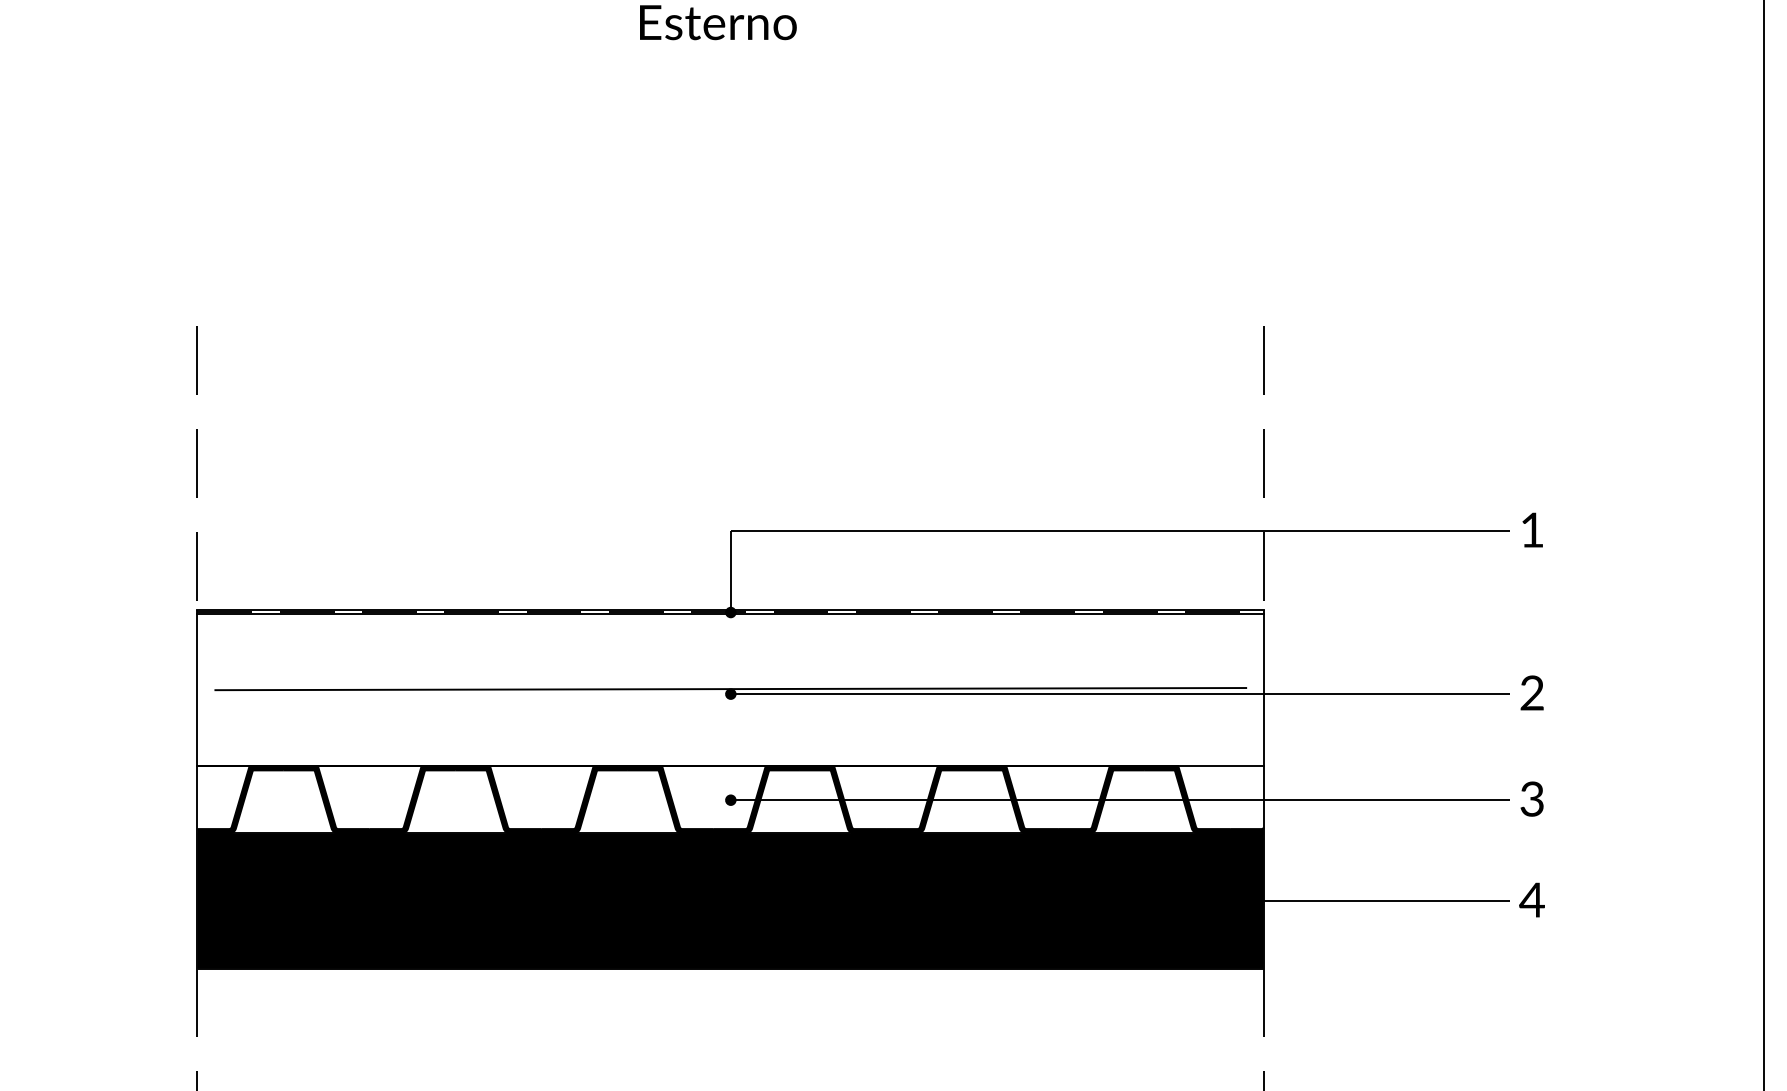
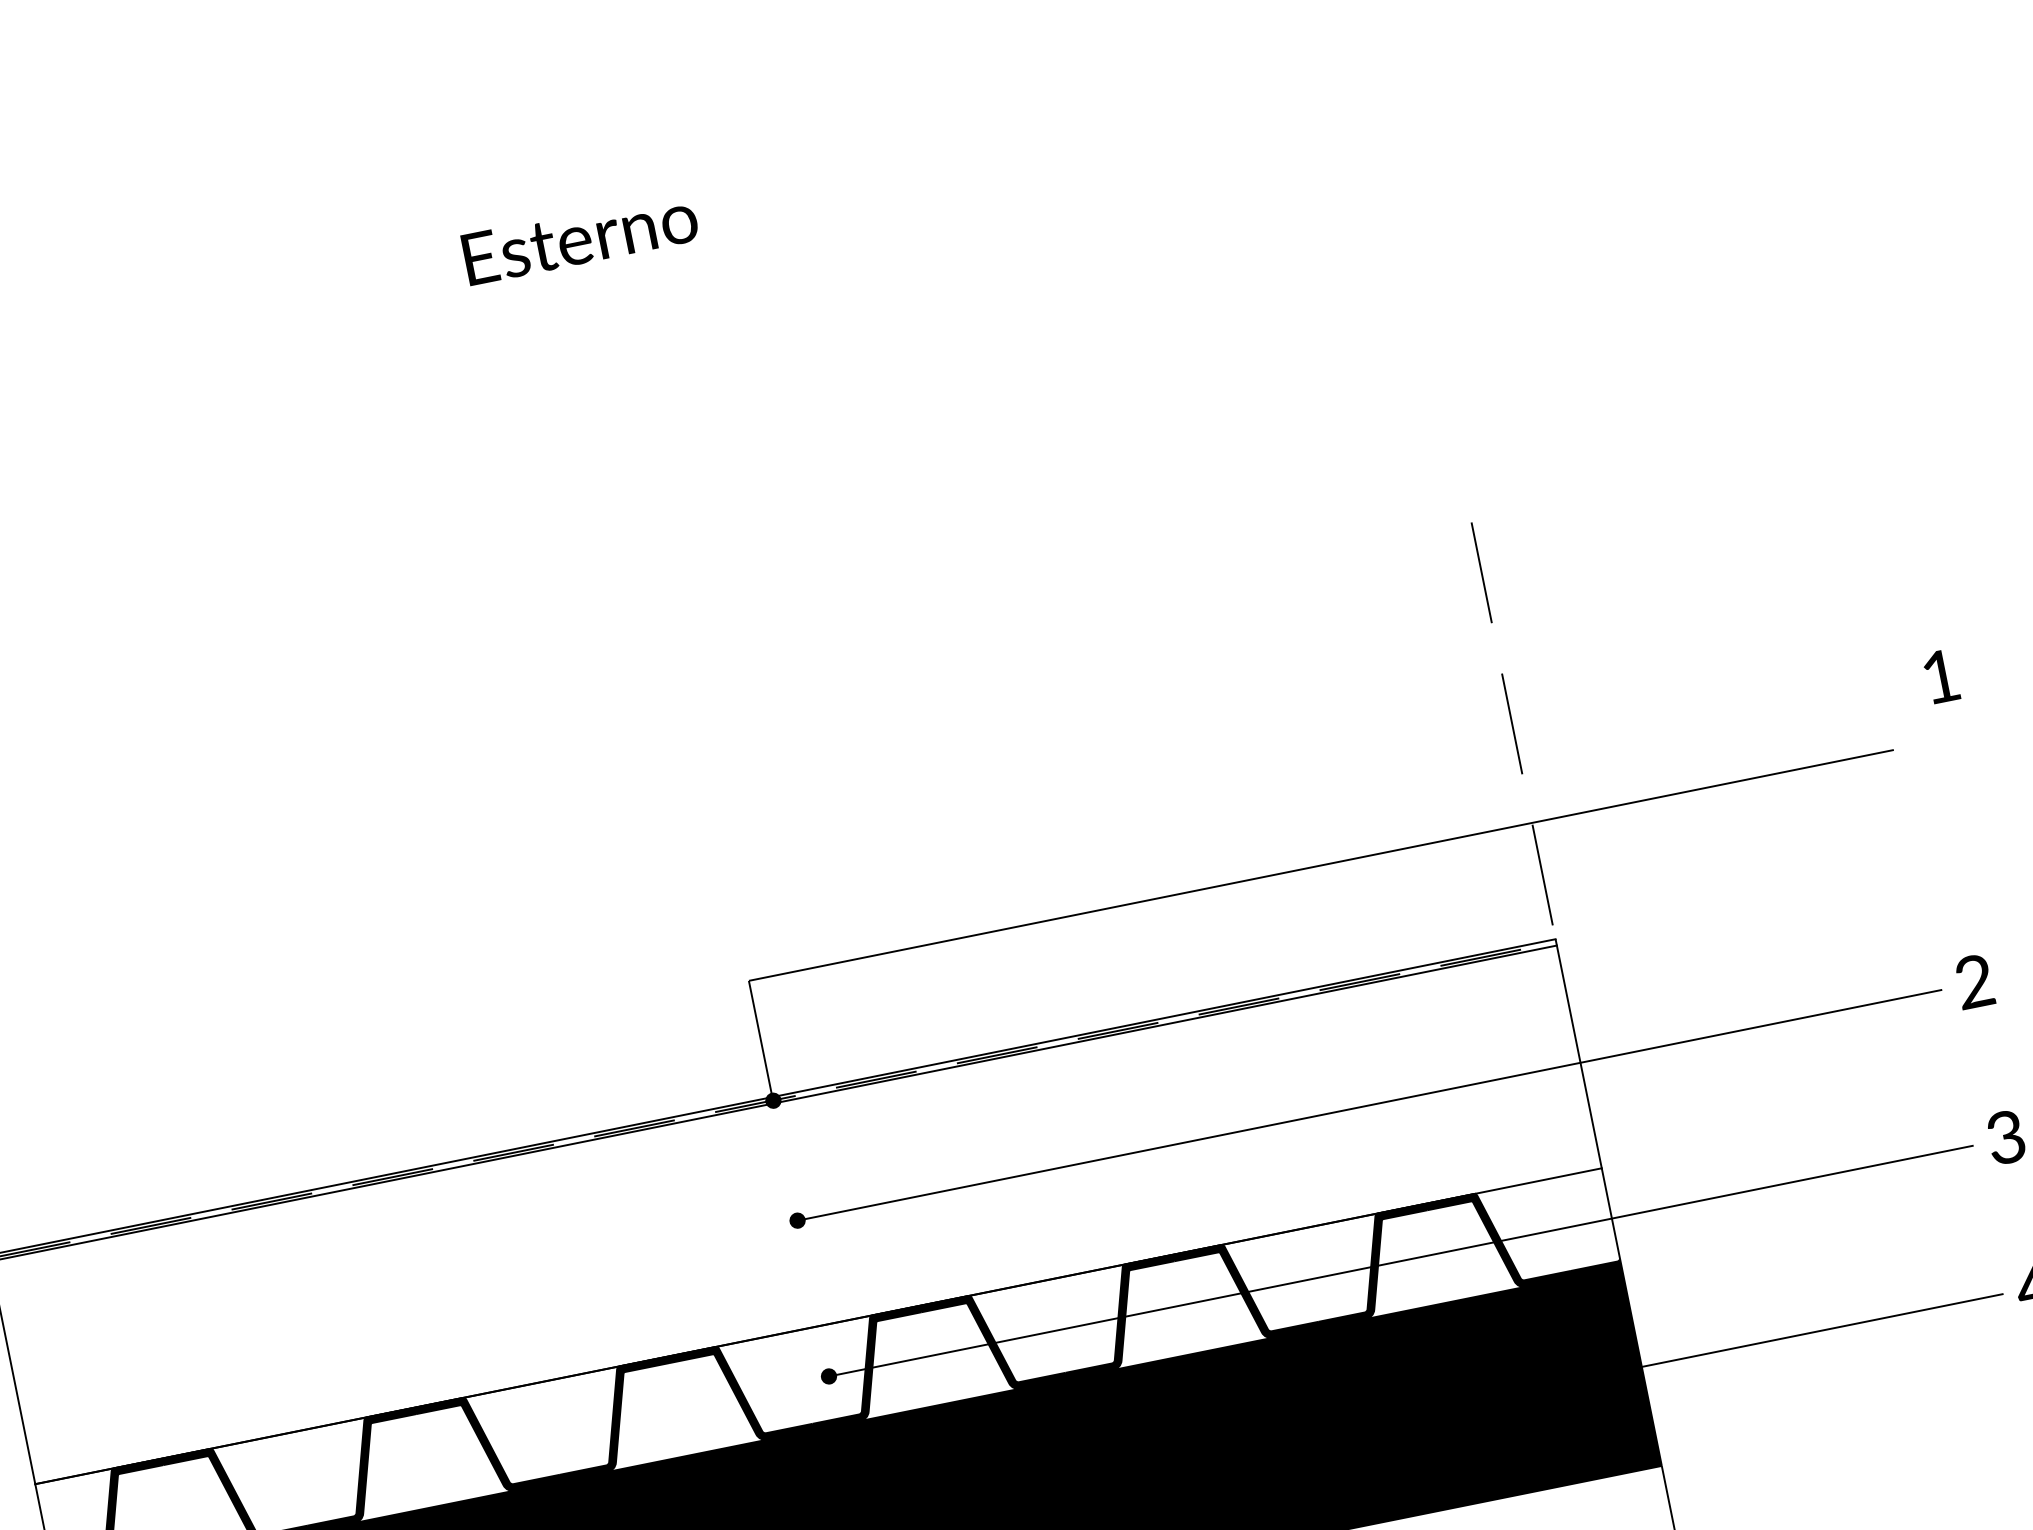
text: (1532, 529) -> (1940, 675), moved
line: (730, 689) -> (795, 1213), removed

